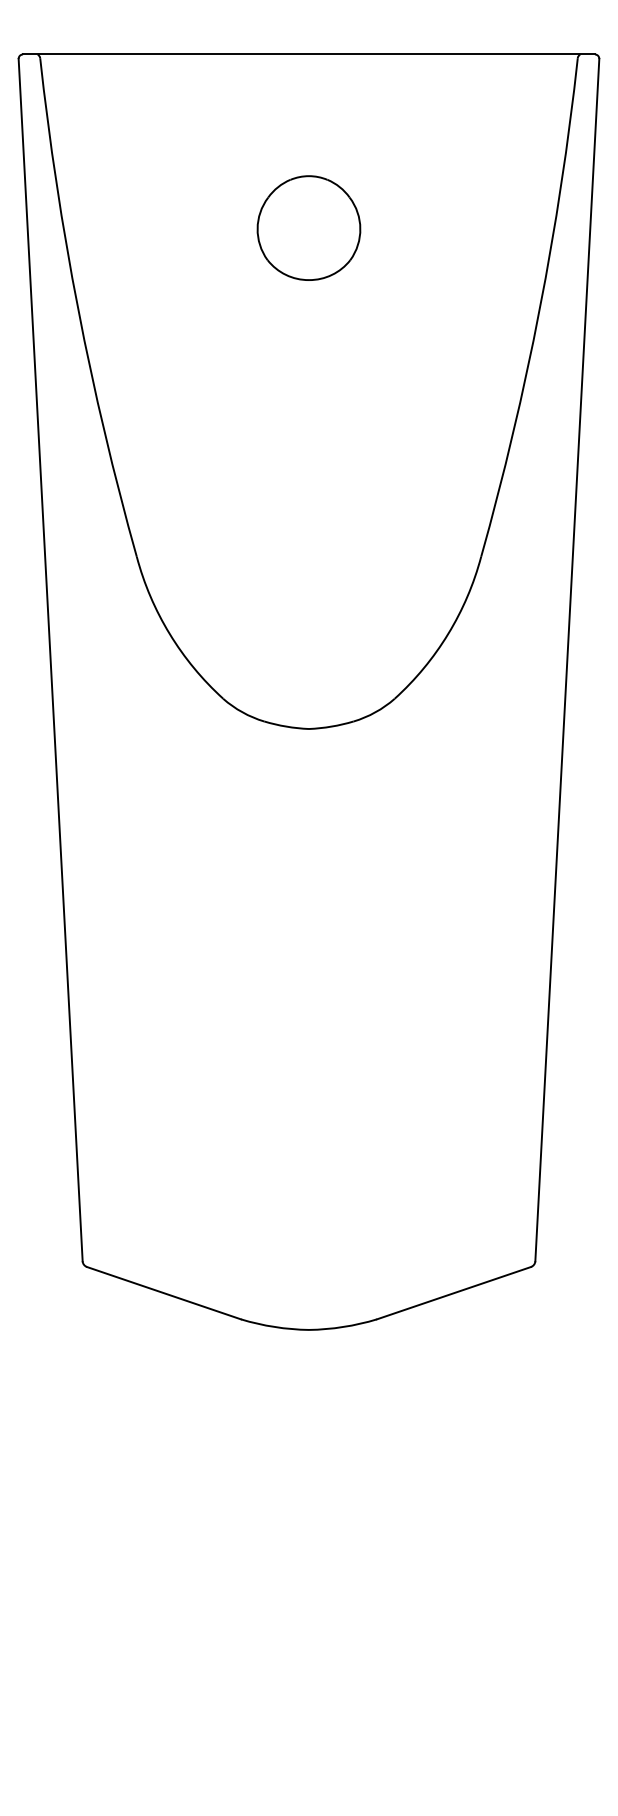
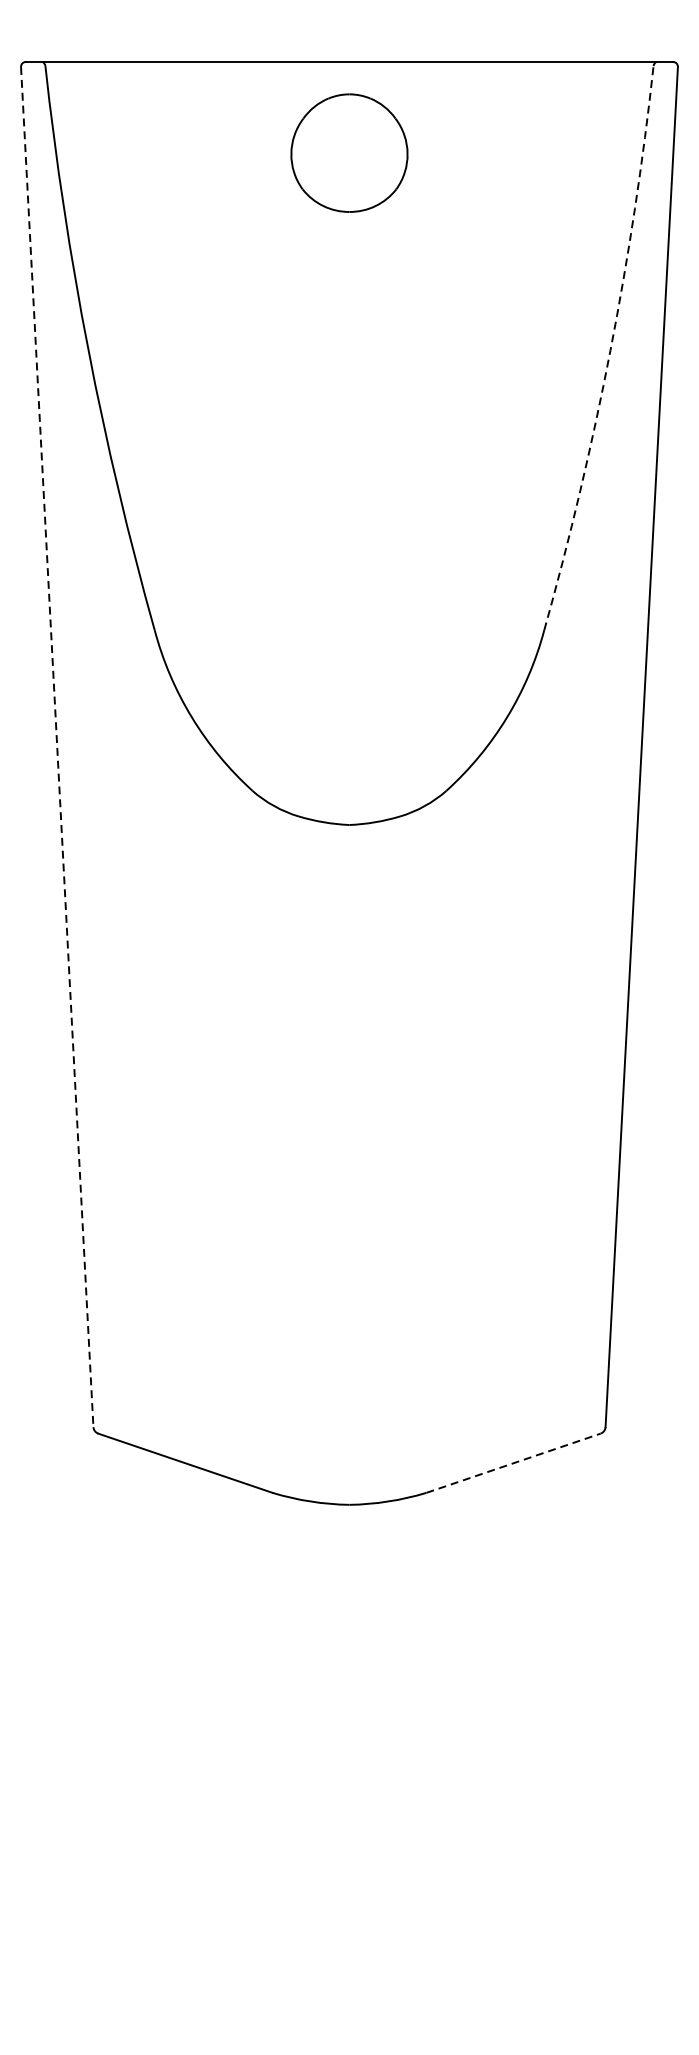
part: (308, 227) -> (348, 152), moved
arc: (539, 309) -> (610, 350), solid -> dashed
line: (50, 660) -> (57, 747), solid -> dashed
line: (454, 1293) -> (514, 1463), solid -> dashed

